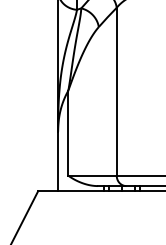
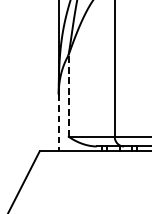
line: (68, 133) -> (68, 96), solid -> dashed
line: (58, 161) -> (59, 122), solid -> dashed

